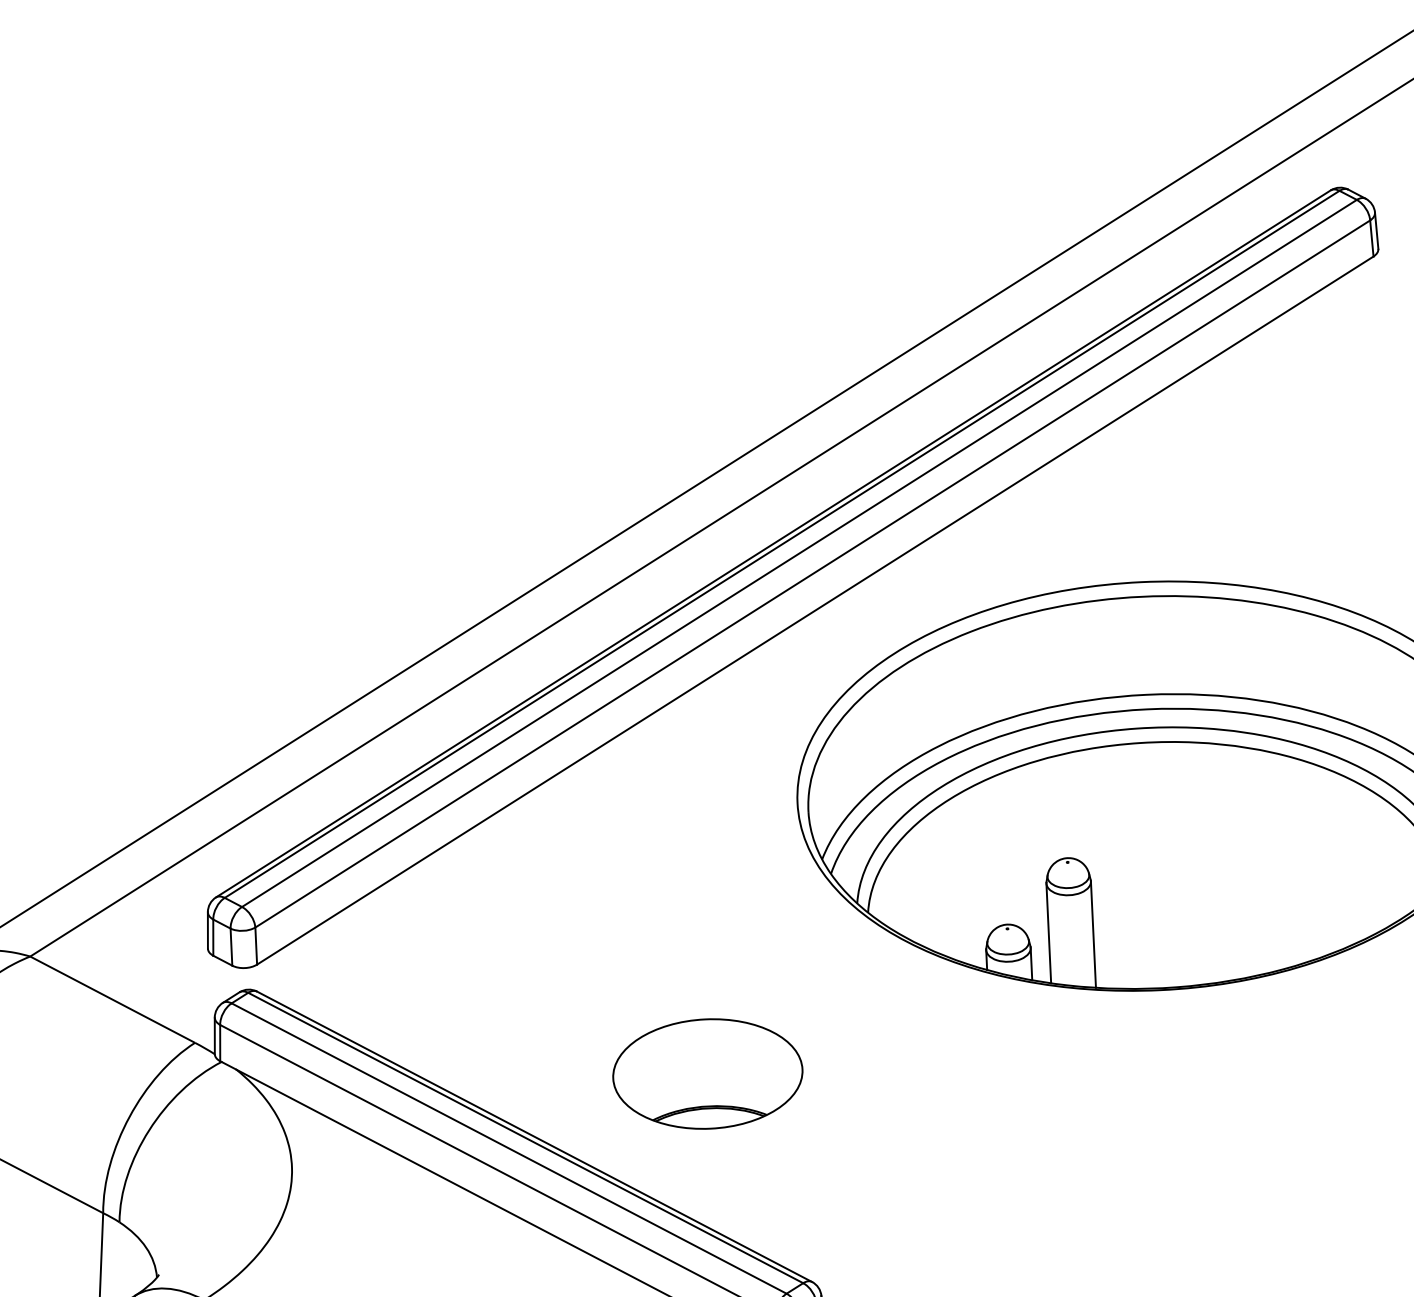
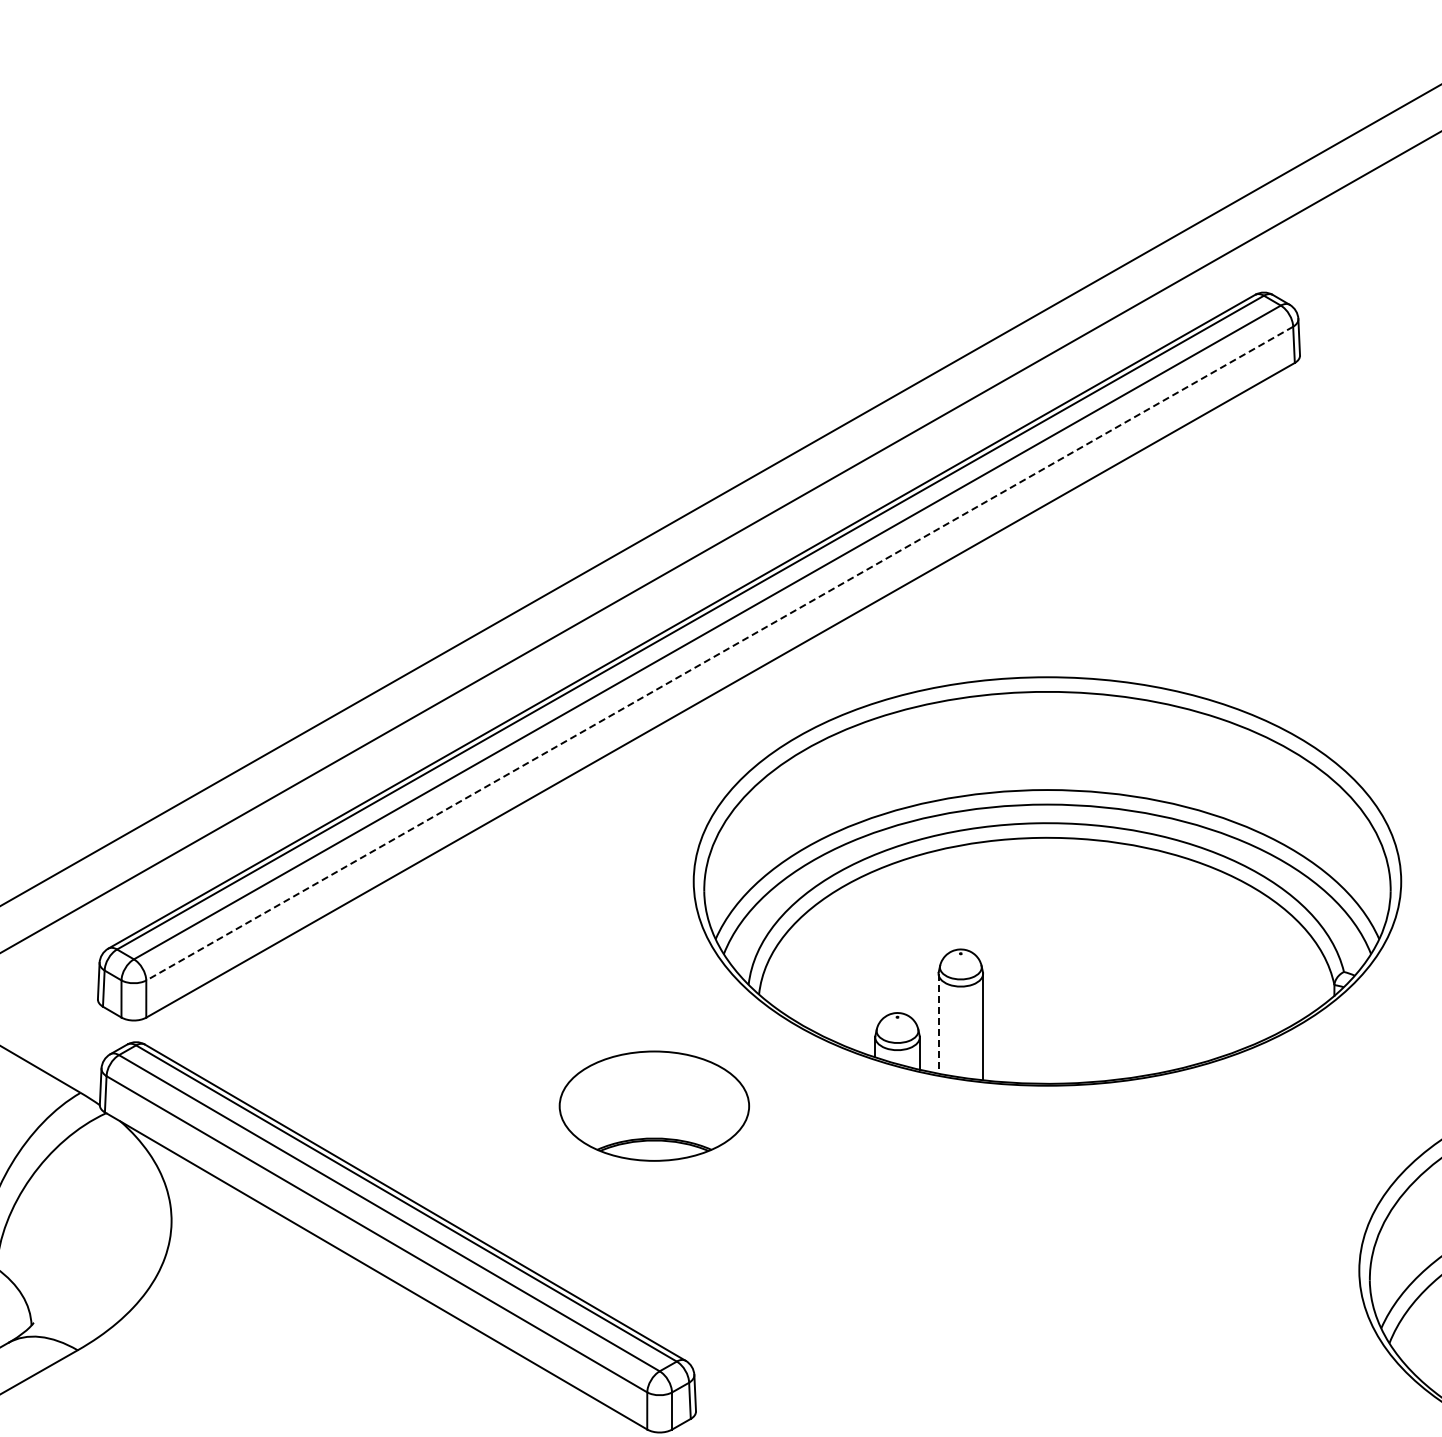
line: (812, 573) -> (719, 653), solid -> dashed
line: (1048, 933) -> (938, 1023), solid -> dashed
part: (706, 1073) -> (653, 1105), moved

